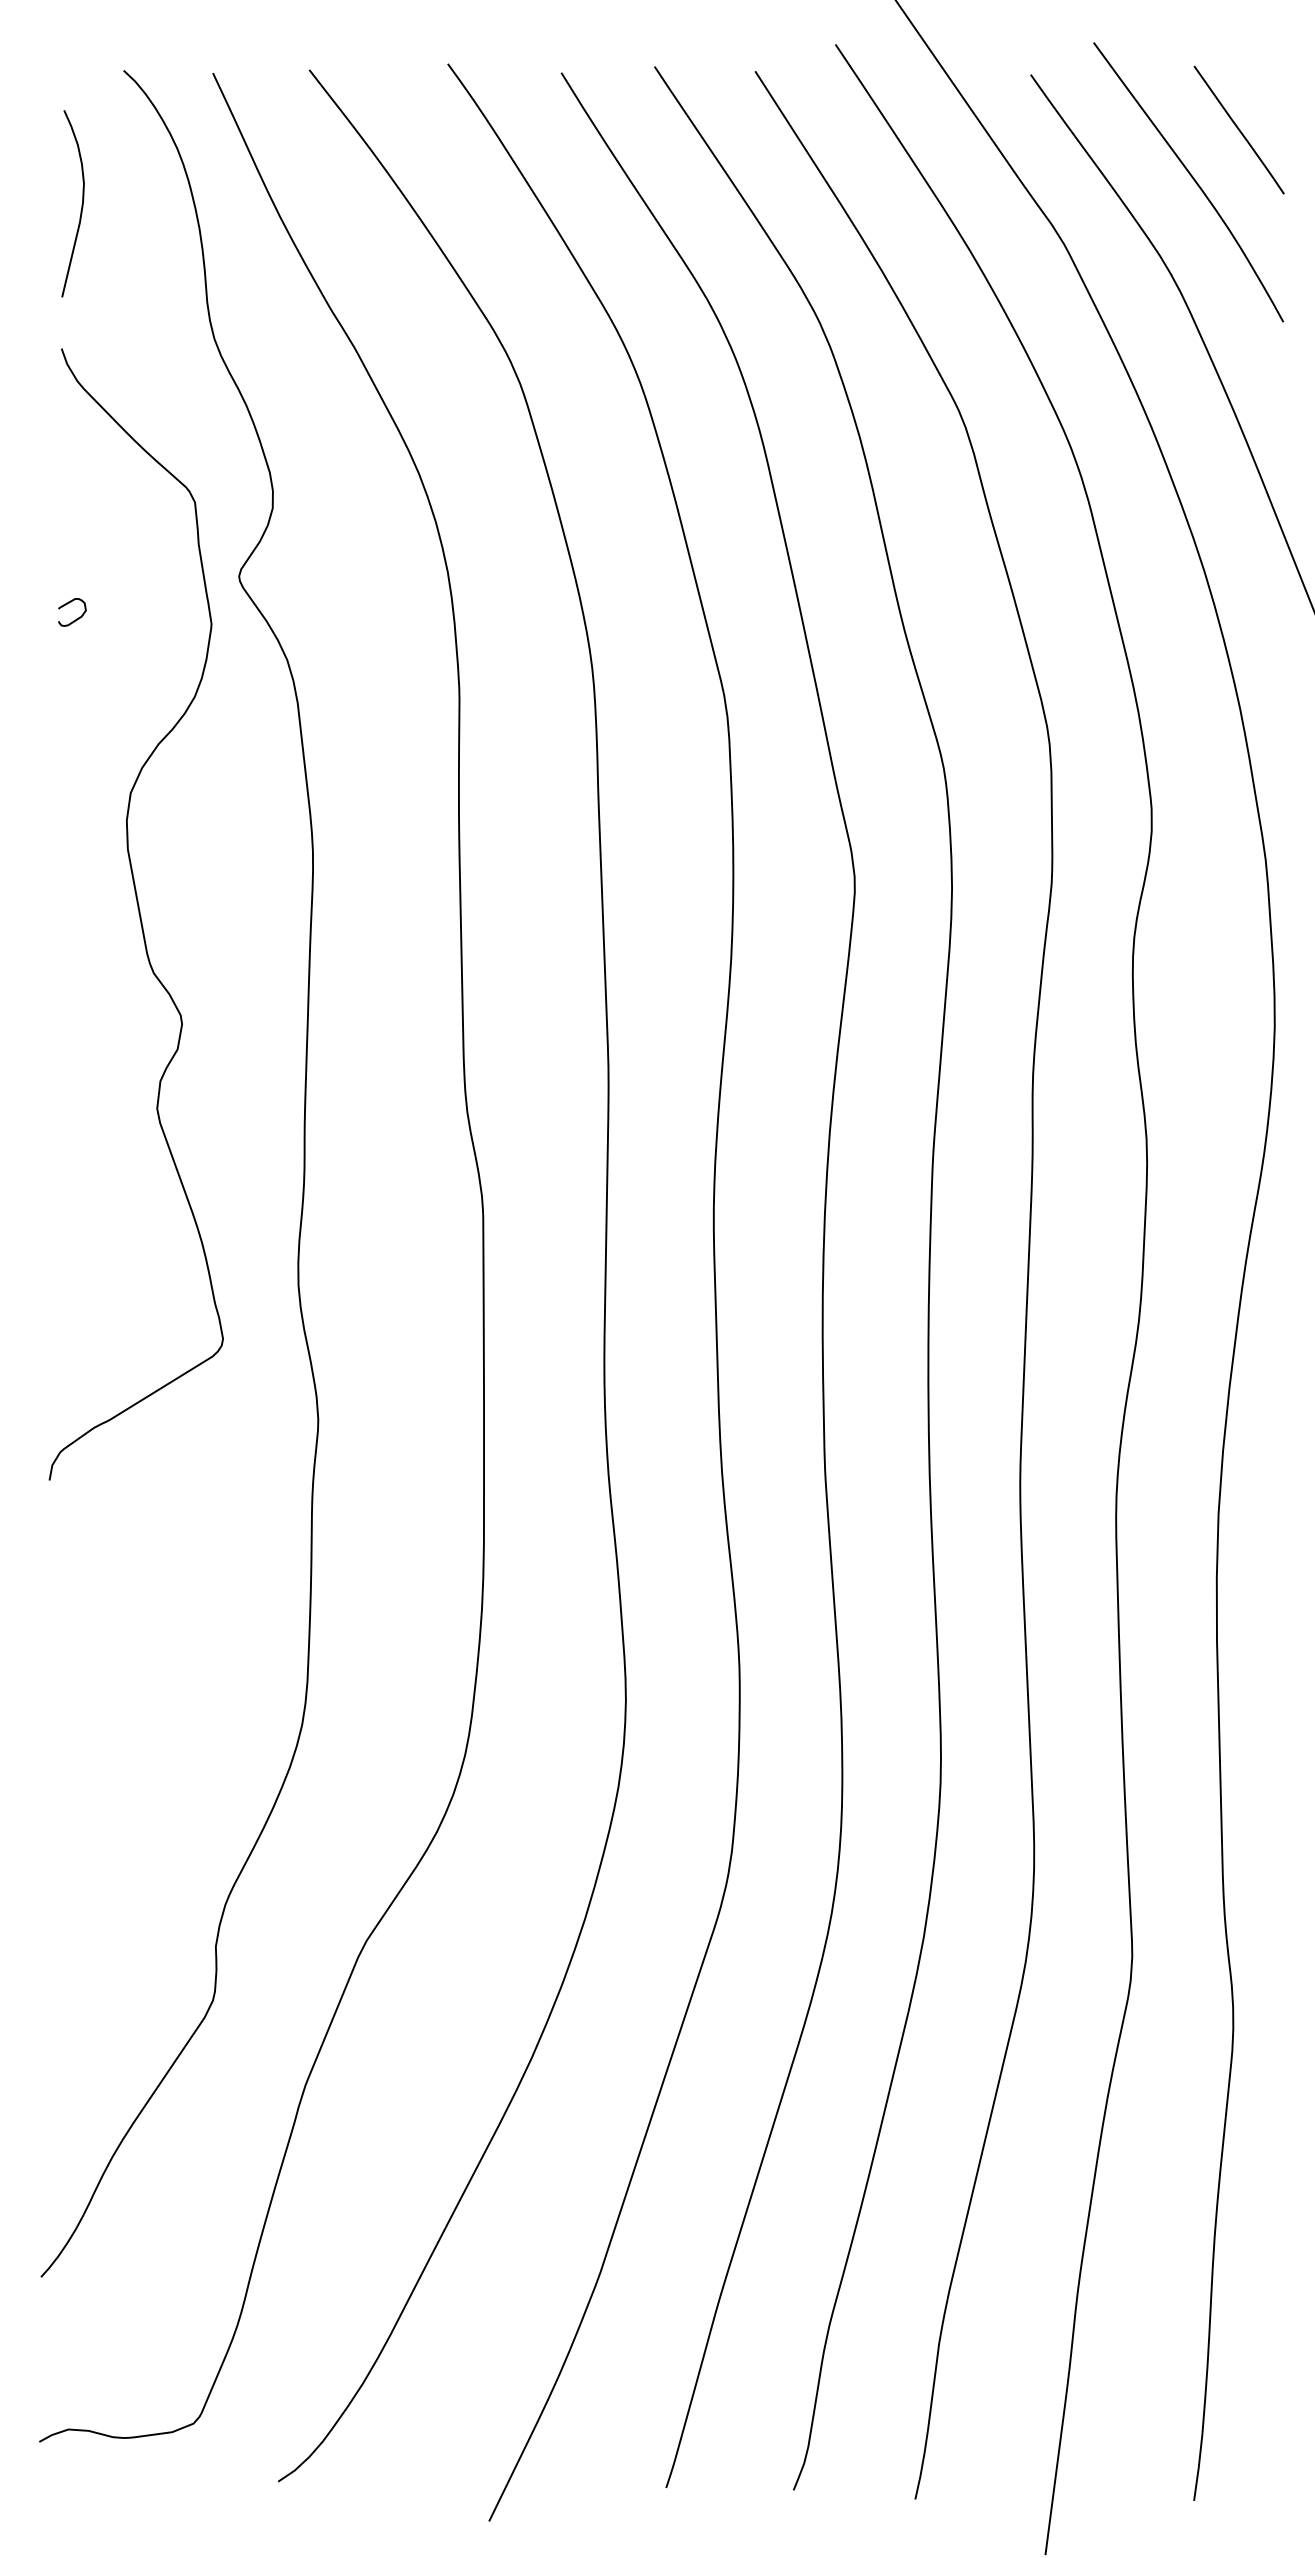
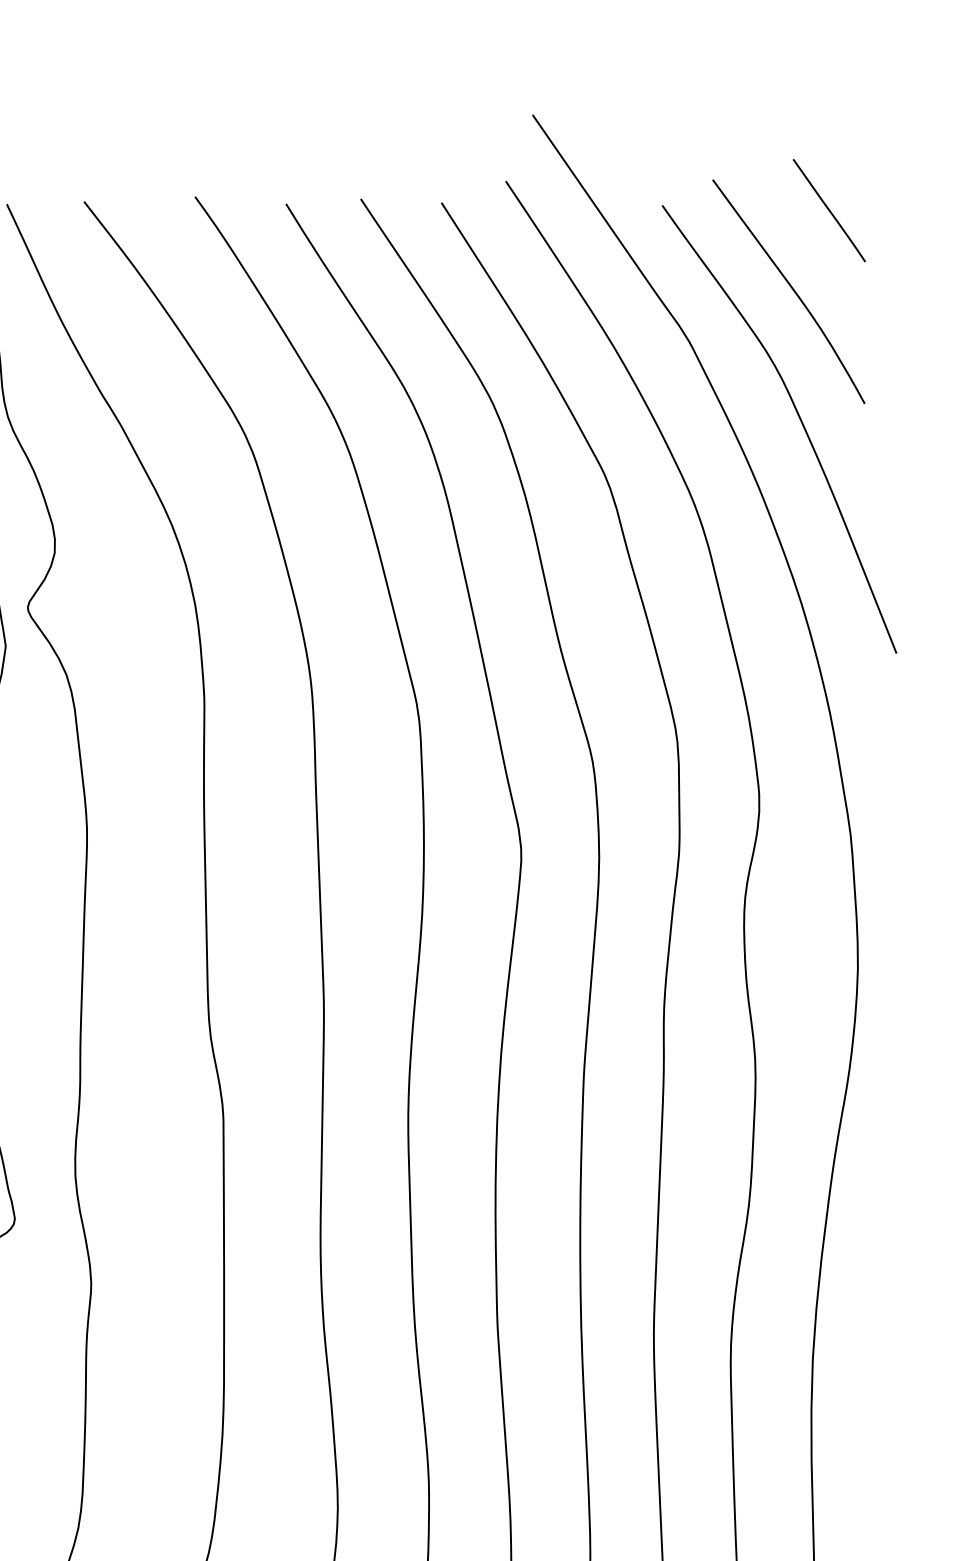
line: (1238, 129) -> (828, 210), moved

